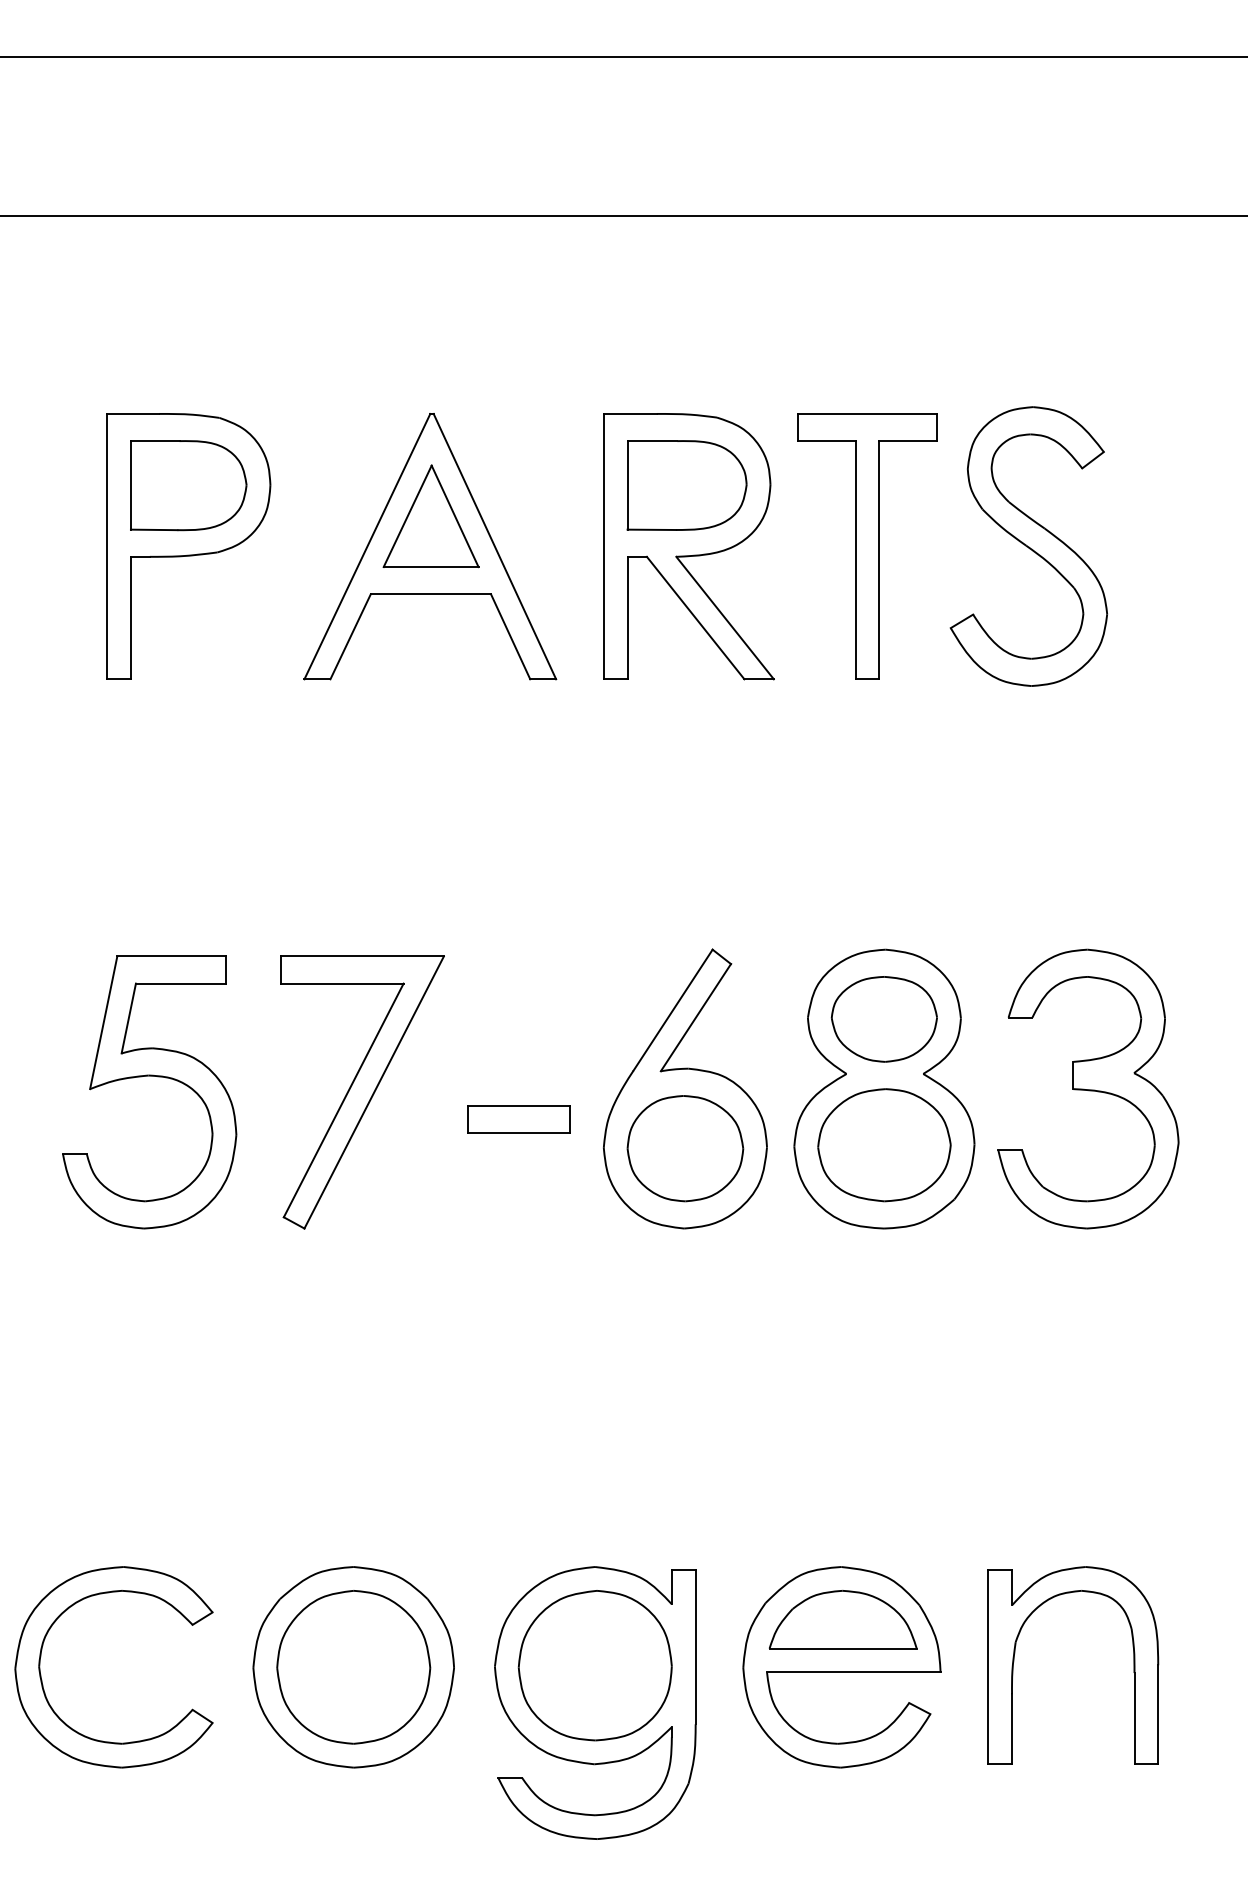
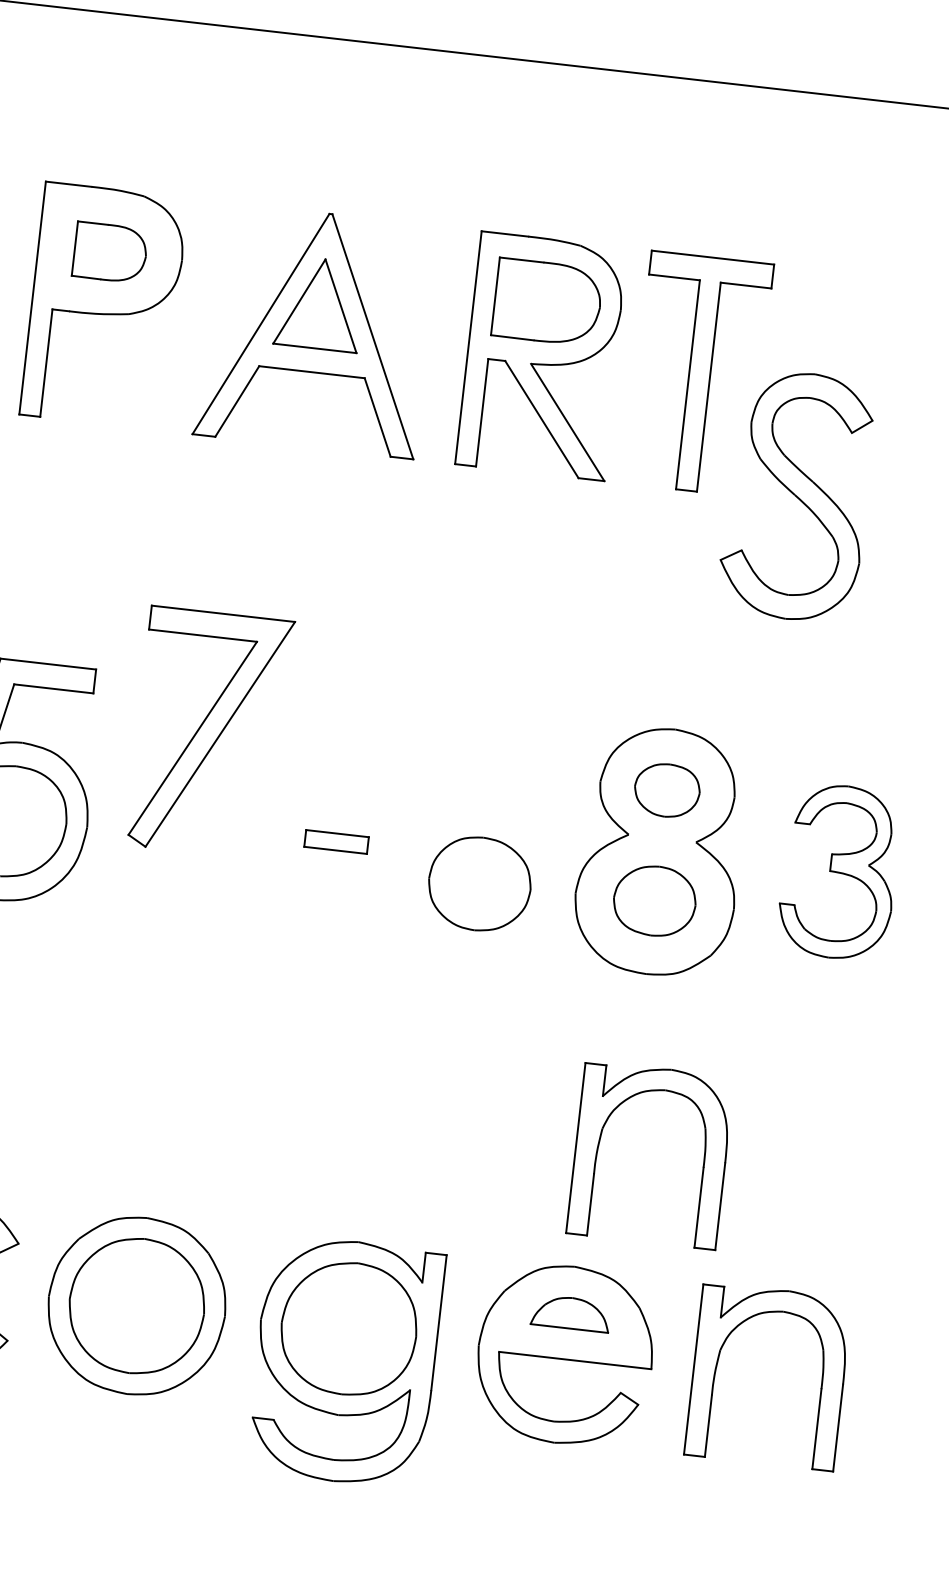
part: (188, 485) -> (110, 252), size x0.7
part: (1028, 546) -> (797, 496), moved
part: (883, 1019) -> (666, 790), size x0.7
part: (685, 1088) -> (485, 831), removed
part: (1088, 1088) -> (839, 871), size x0.7
part: (362, 1092) -> (210, 733), moved
part: (518, 1119) -> (336, 841), size x0.7
part: (884, 1145) -> (654, 901), size x0.7
part: (853, 1427) -> (599, 1145), added
part: (842, 1619) -> (570, 1312), size x0.6

